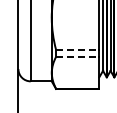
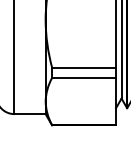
line: (77, 49) -> (83, 66), dashed -> solid
line: (77, 56) -> (83, 77), dashed -> solid

